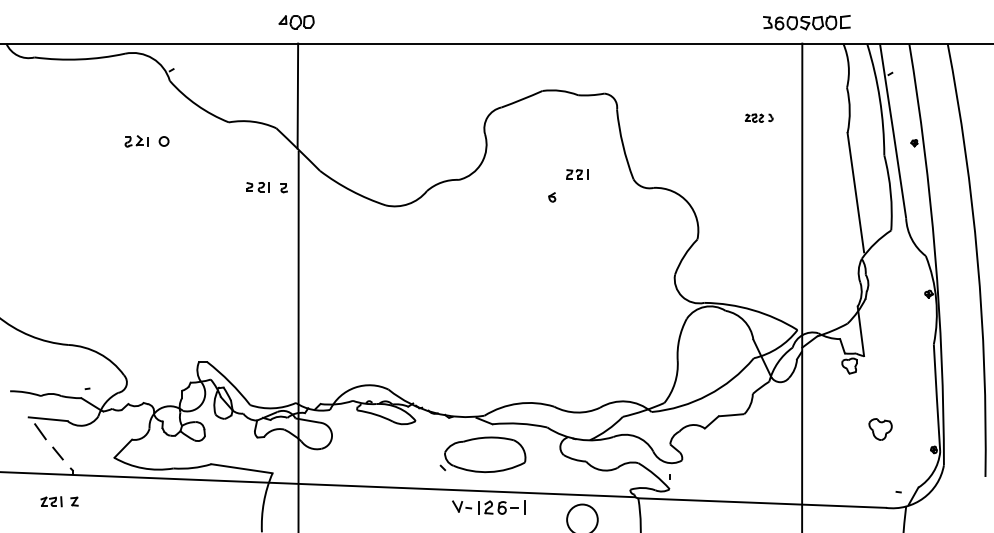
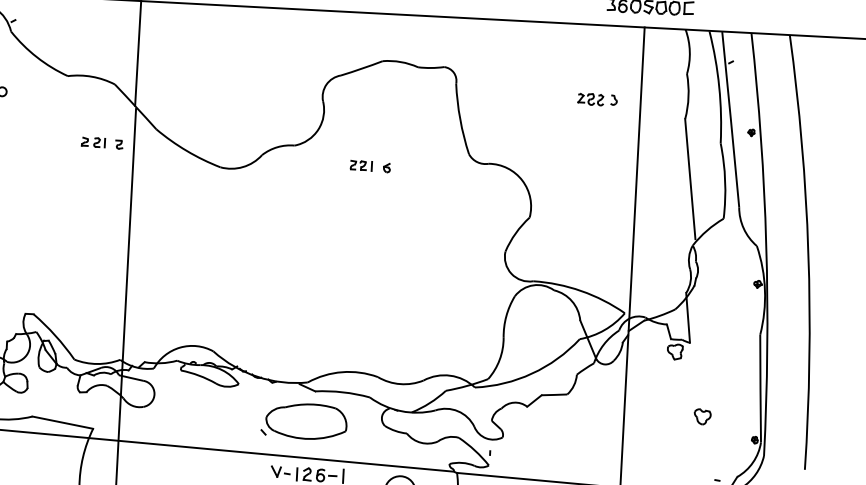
part: (759, 117) -> (598, 99), size x1.43
part: (577, 174) -> (361, 165), moved
part: (880, 429) -> (702, 416), size x0.71

